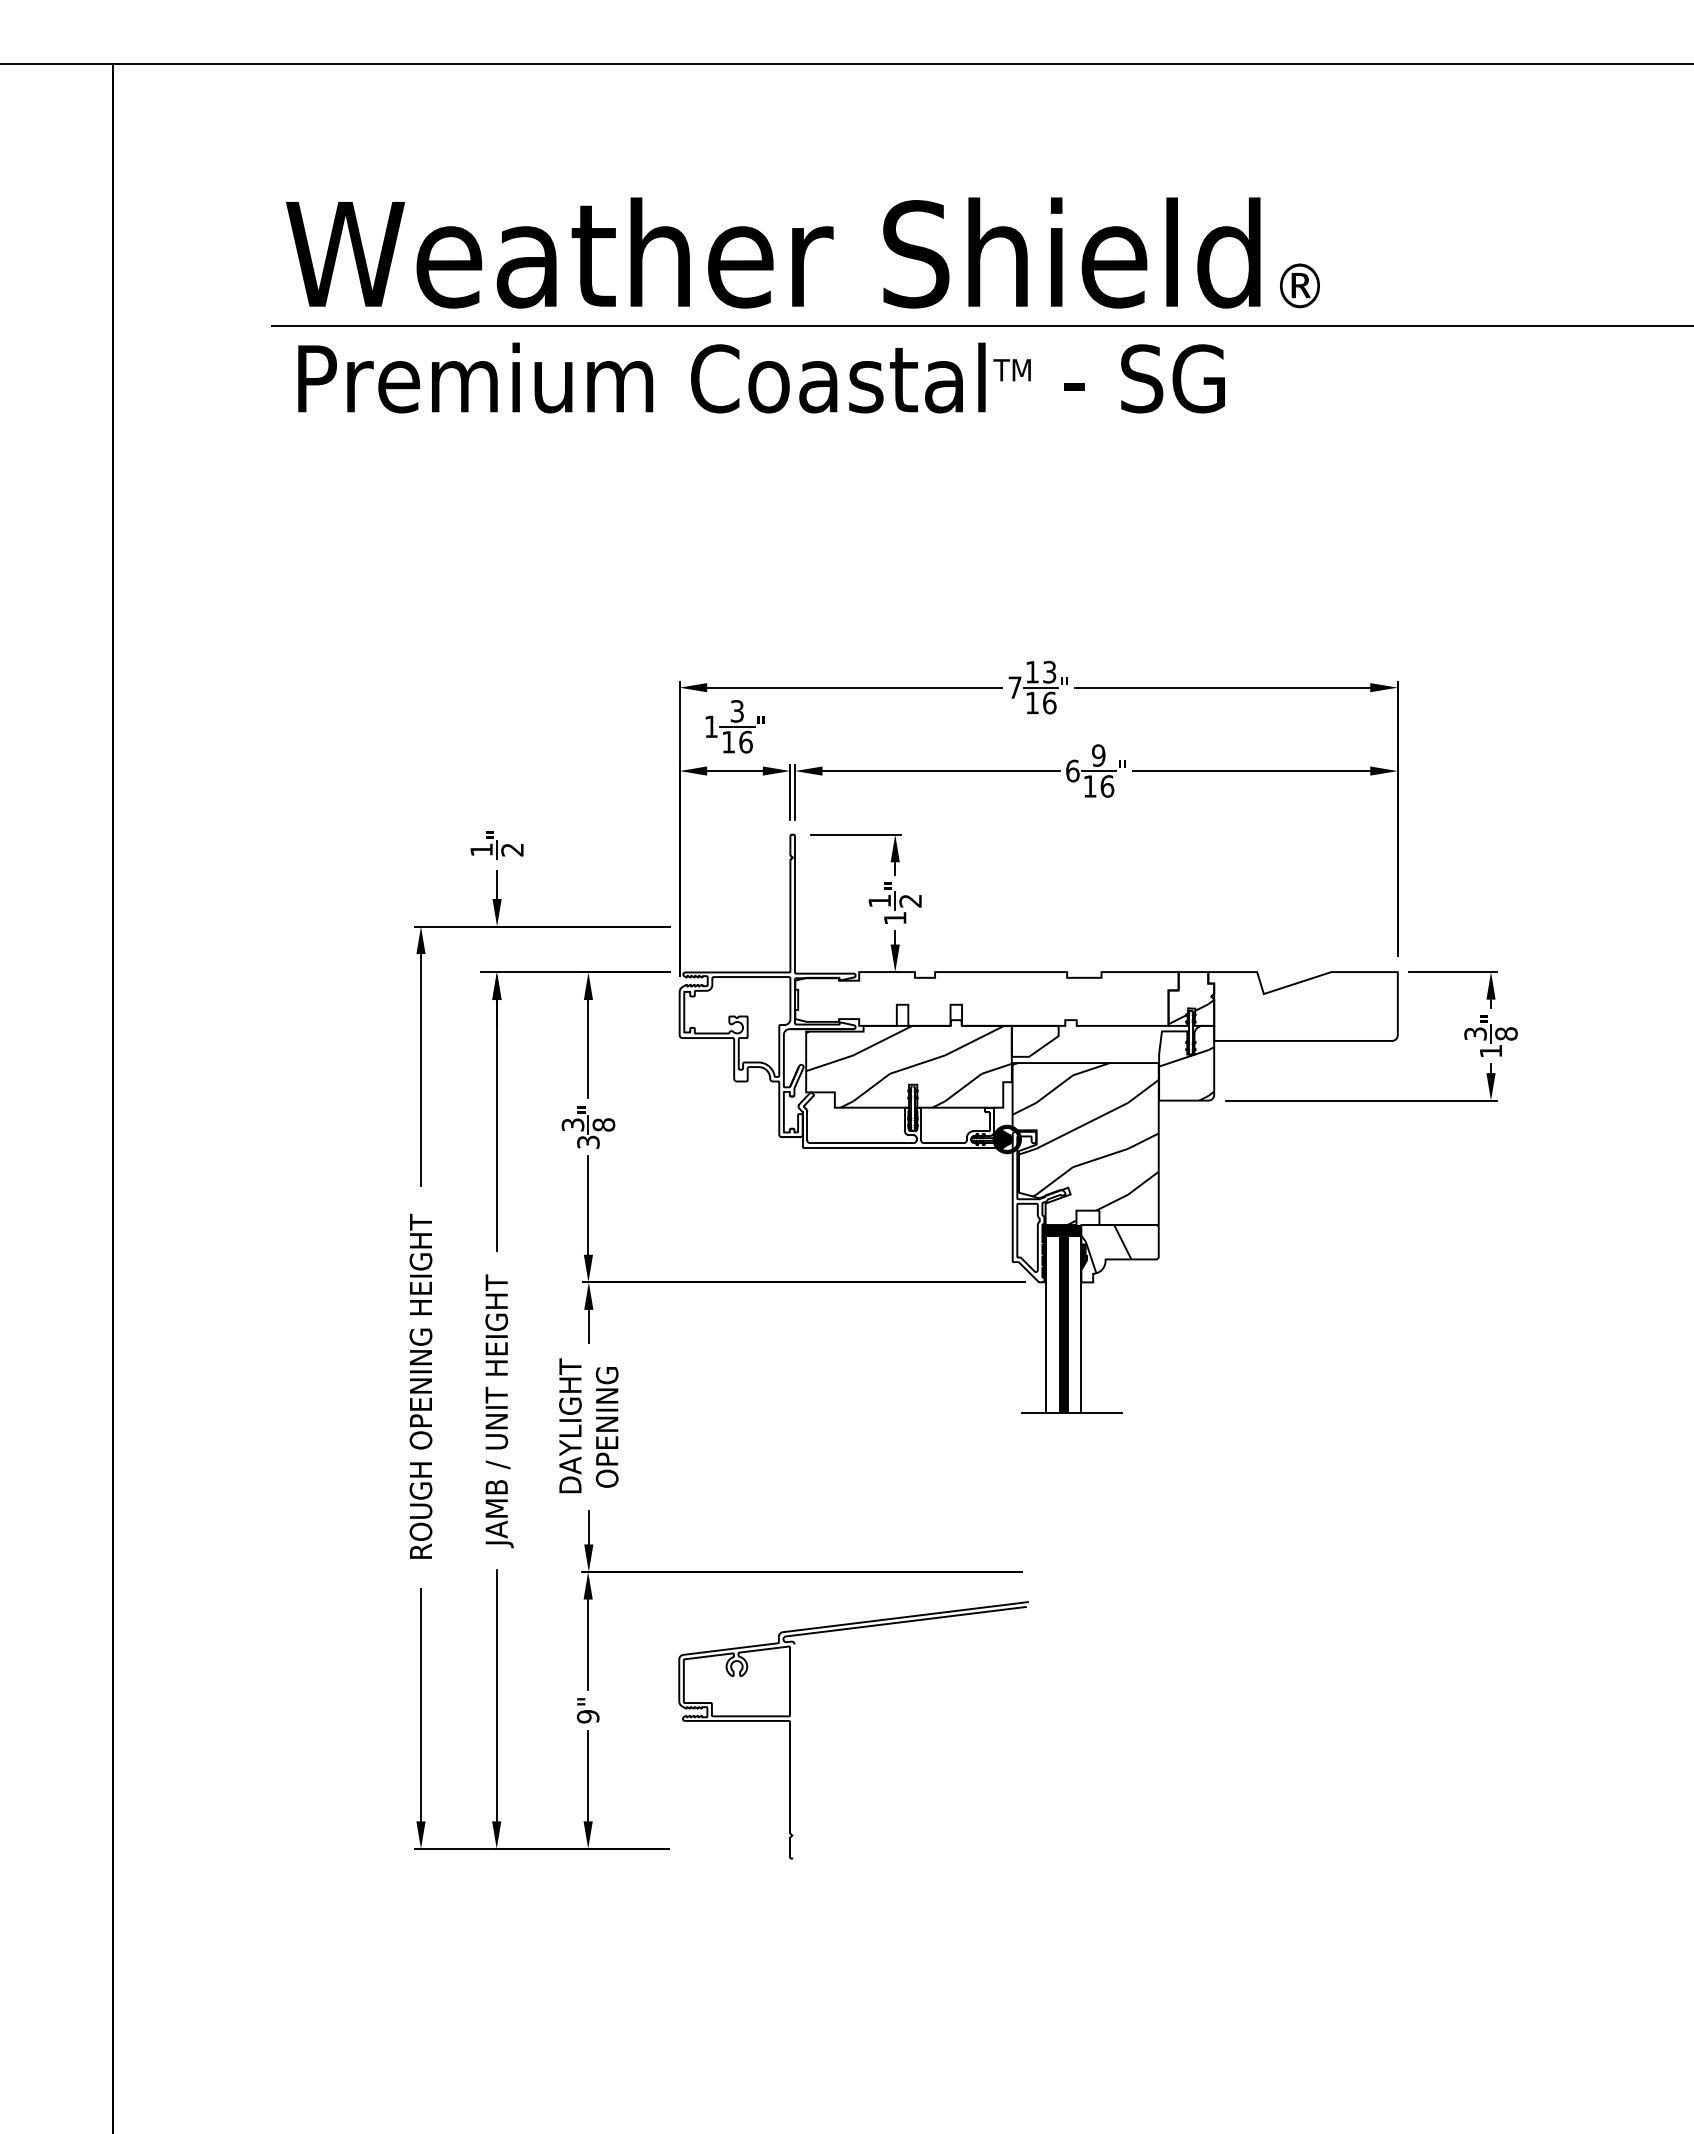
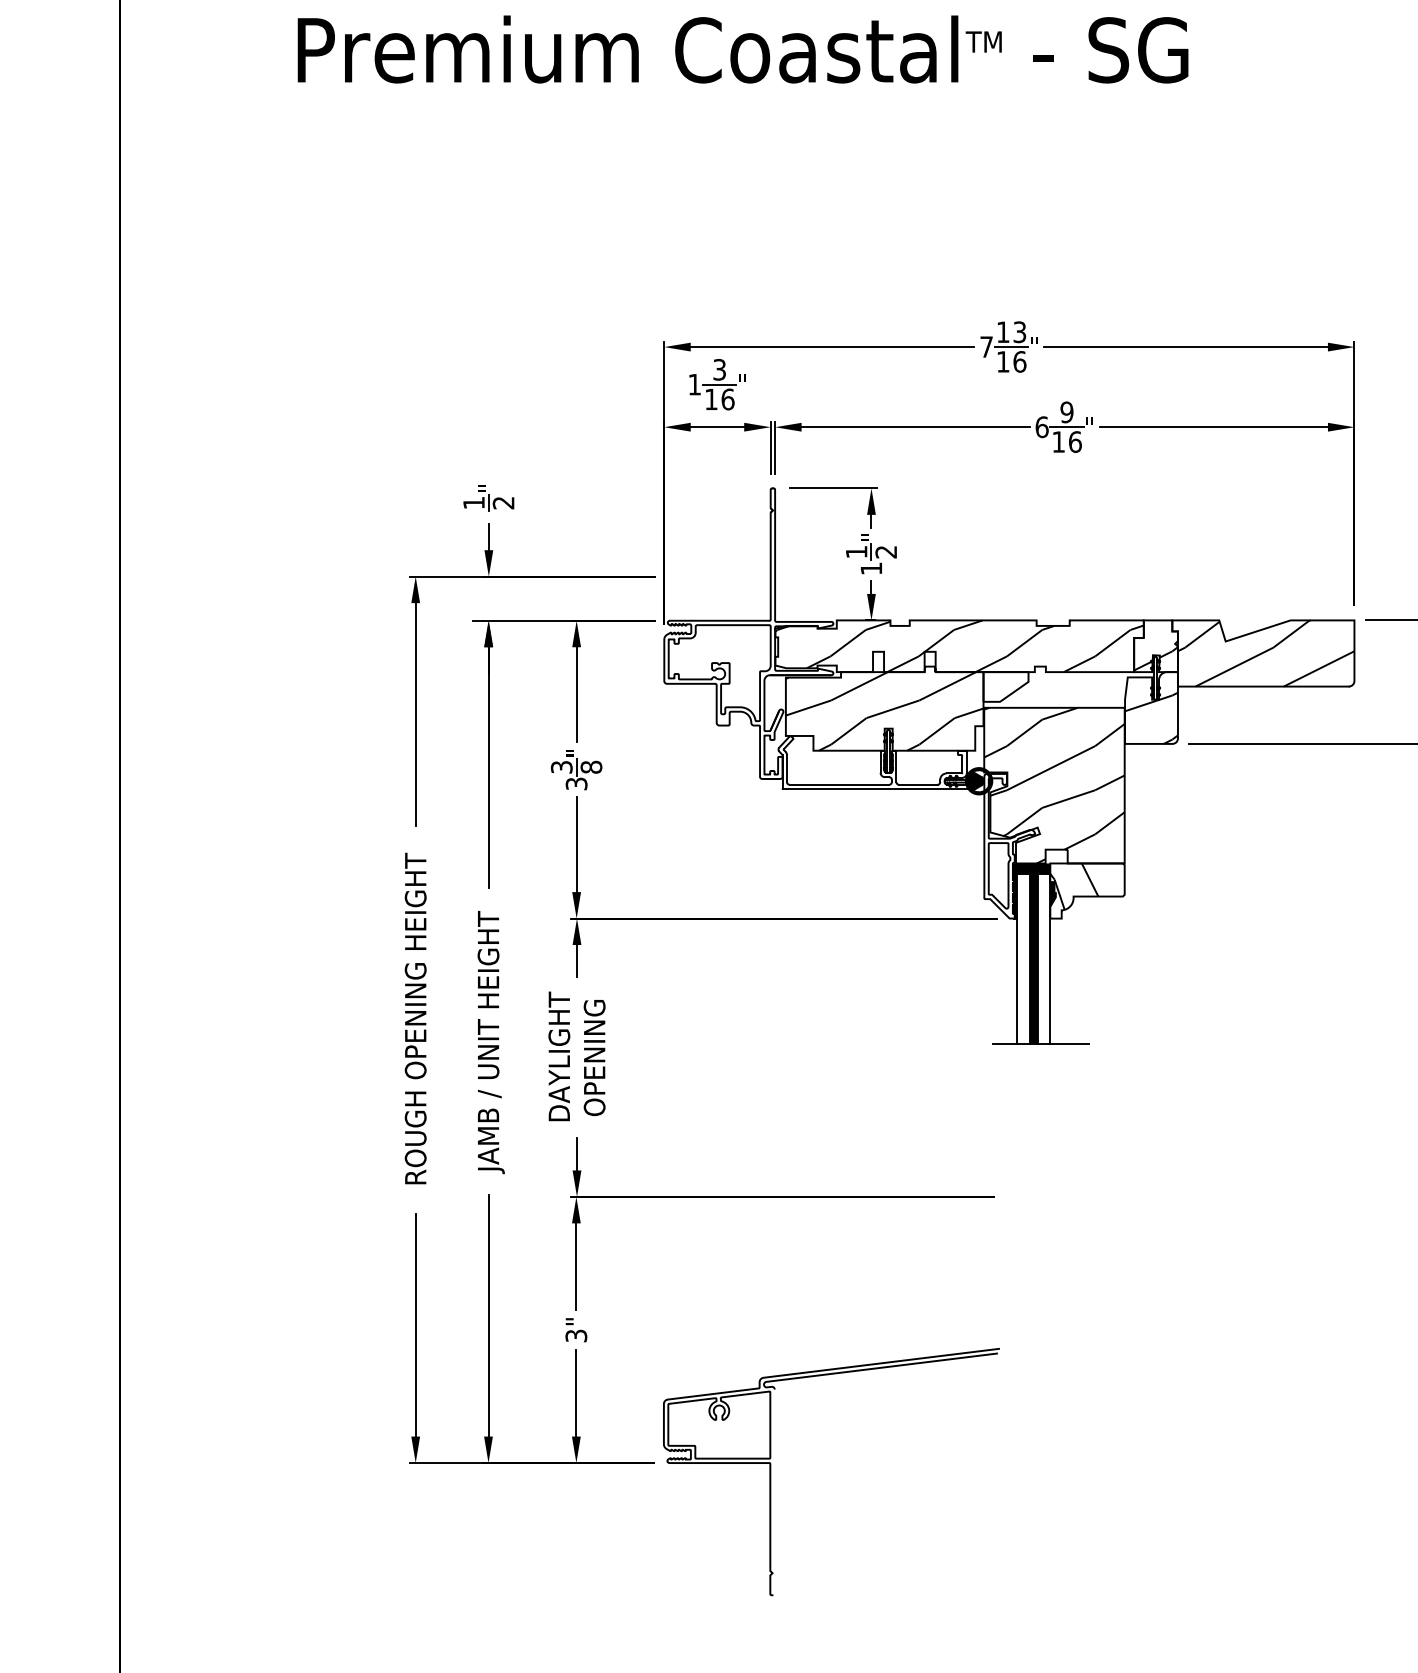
hatch: (986, 998) -> (959, 645), added
hatch: (1305, 1006) -> (1265, 653), added
text: (588, 1716) -> (576, 1335), 9" -> 3"
part: (790, 1730) -> (770, 1472), moved

